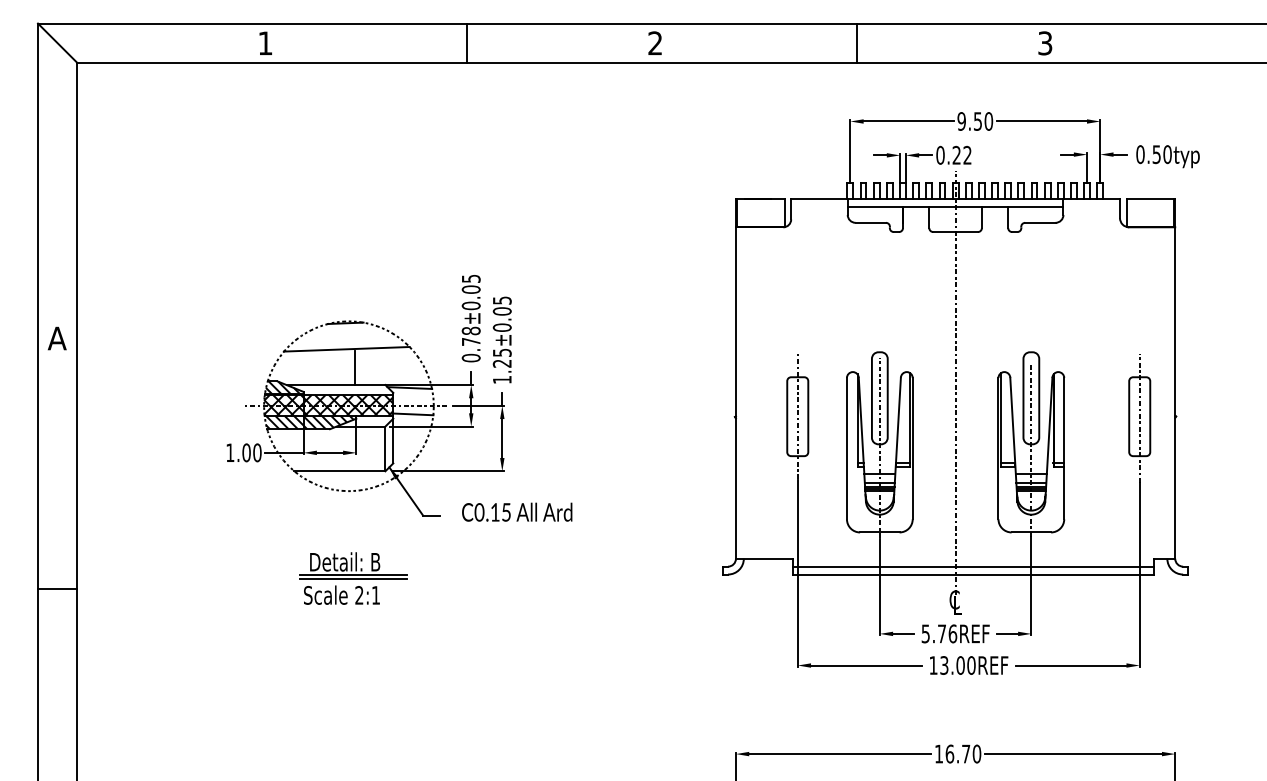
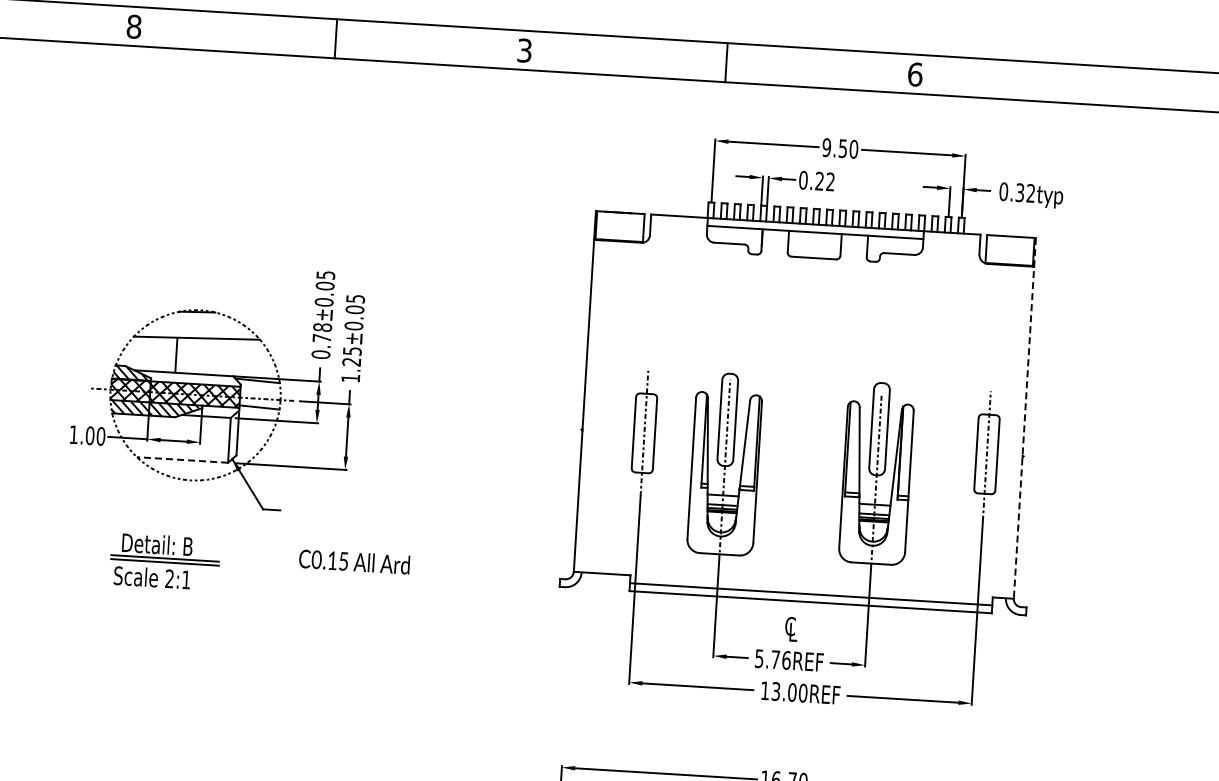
text: (265, 43) -> (134, 26), 1 -> 8
text: (655, 43) -> (524, 50), 2 -> 3
text: (1045, 43) -> (915, 74), 3 -> 6
text: (1162, 154) -> (1025, 193), 0.50 -> 0.32
line: (355, 367) -> (176, 355), moved
line: (1175, 379) -> (1025, 419), solid -> dashed
line: (955, 382) -> (804, 408), removed
line: (339, 471) -> (182, 460), solid -> dashed
text: (517, 511) -> (354, 561), moved
part: (353, 578) -> (164, 561), moved

